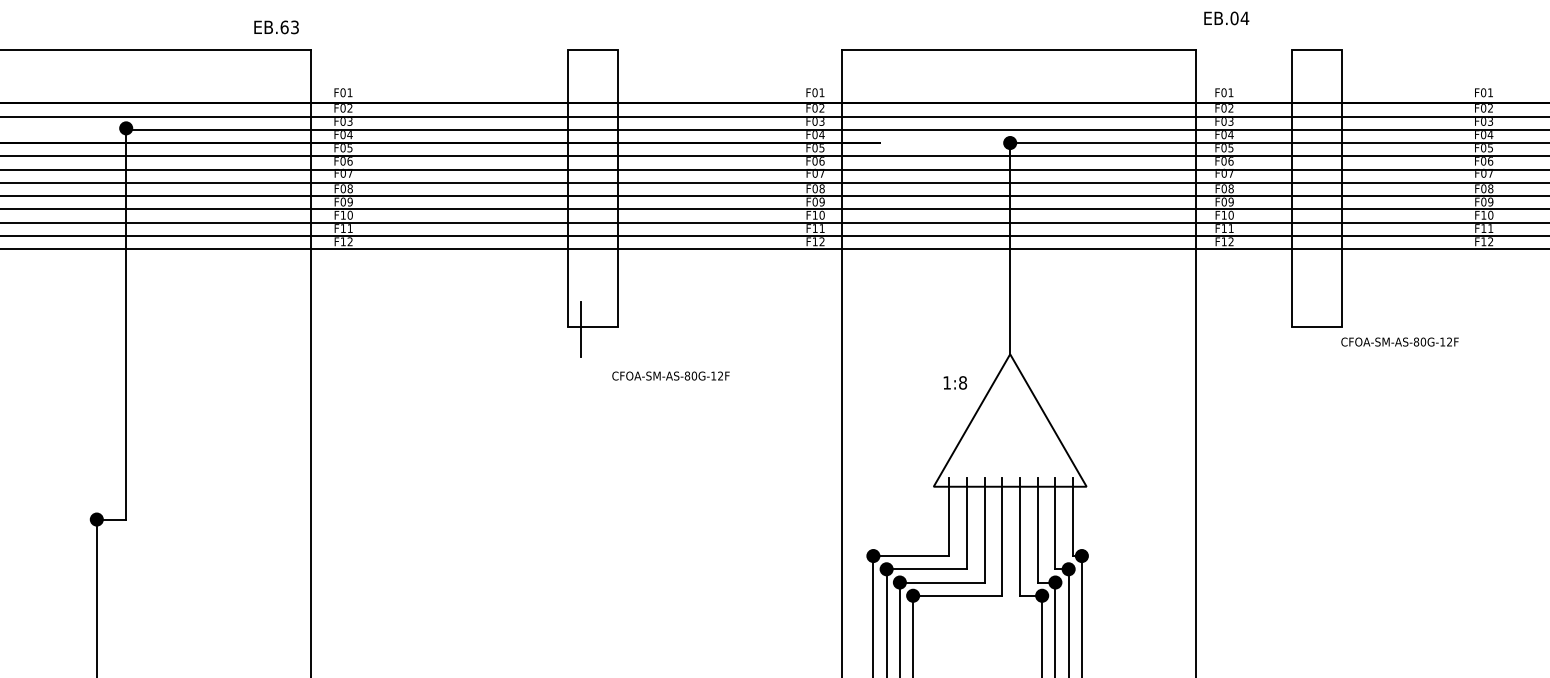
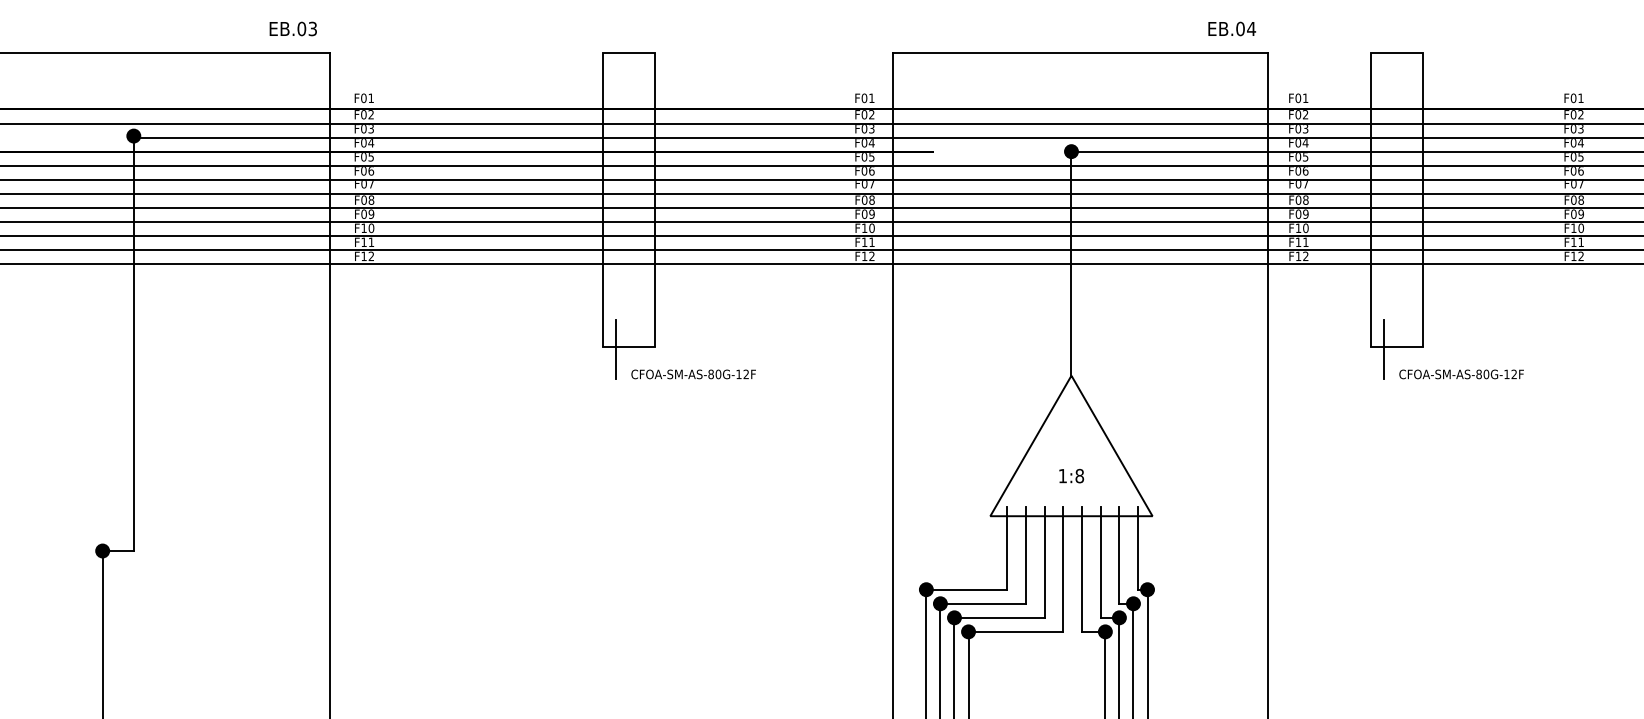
text: (1226, 18) -> (1231, 29), moved
text: (284, 26) -> (301, 28), EB.63 -> EB.03
line: (1304, 329) -> (1383, 349), added
text: (1399, 341) -> (1461, 373), moved
text: (670, 375) -> (693, 373), moved
text: (954, 382) -> (1070, 475), moved

